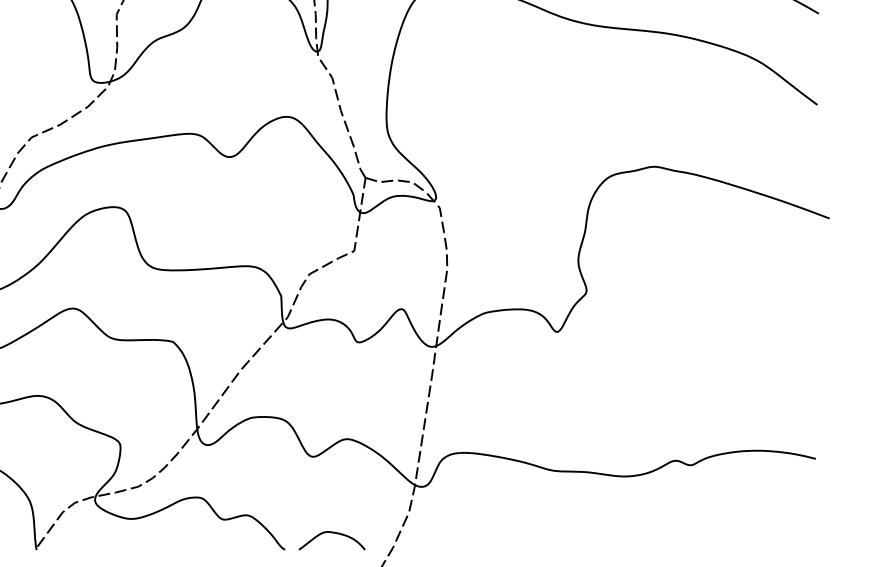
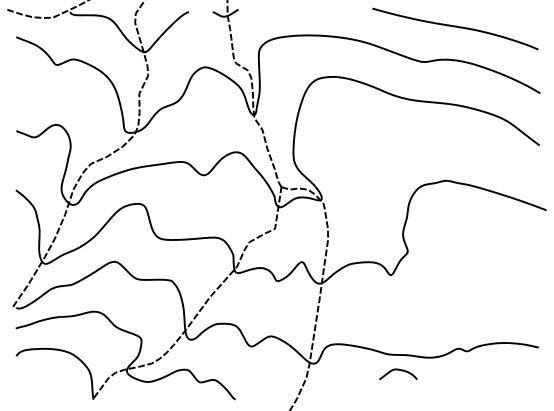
curve: (332, 533) -> (398, 370), moved

